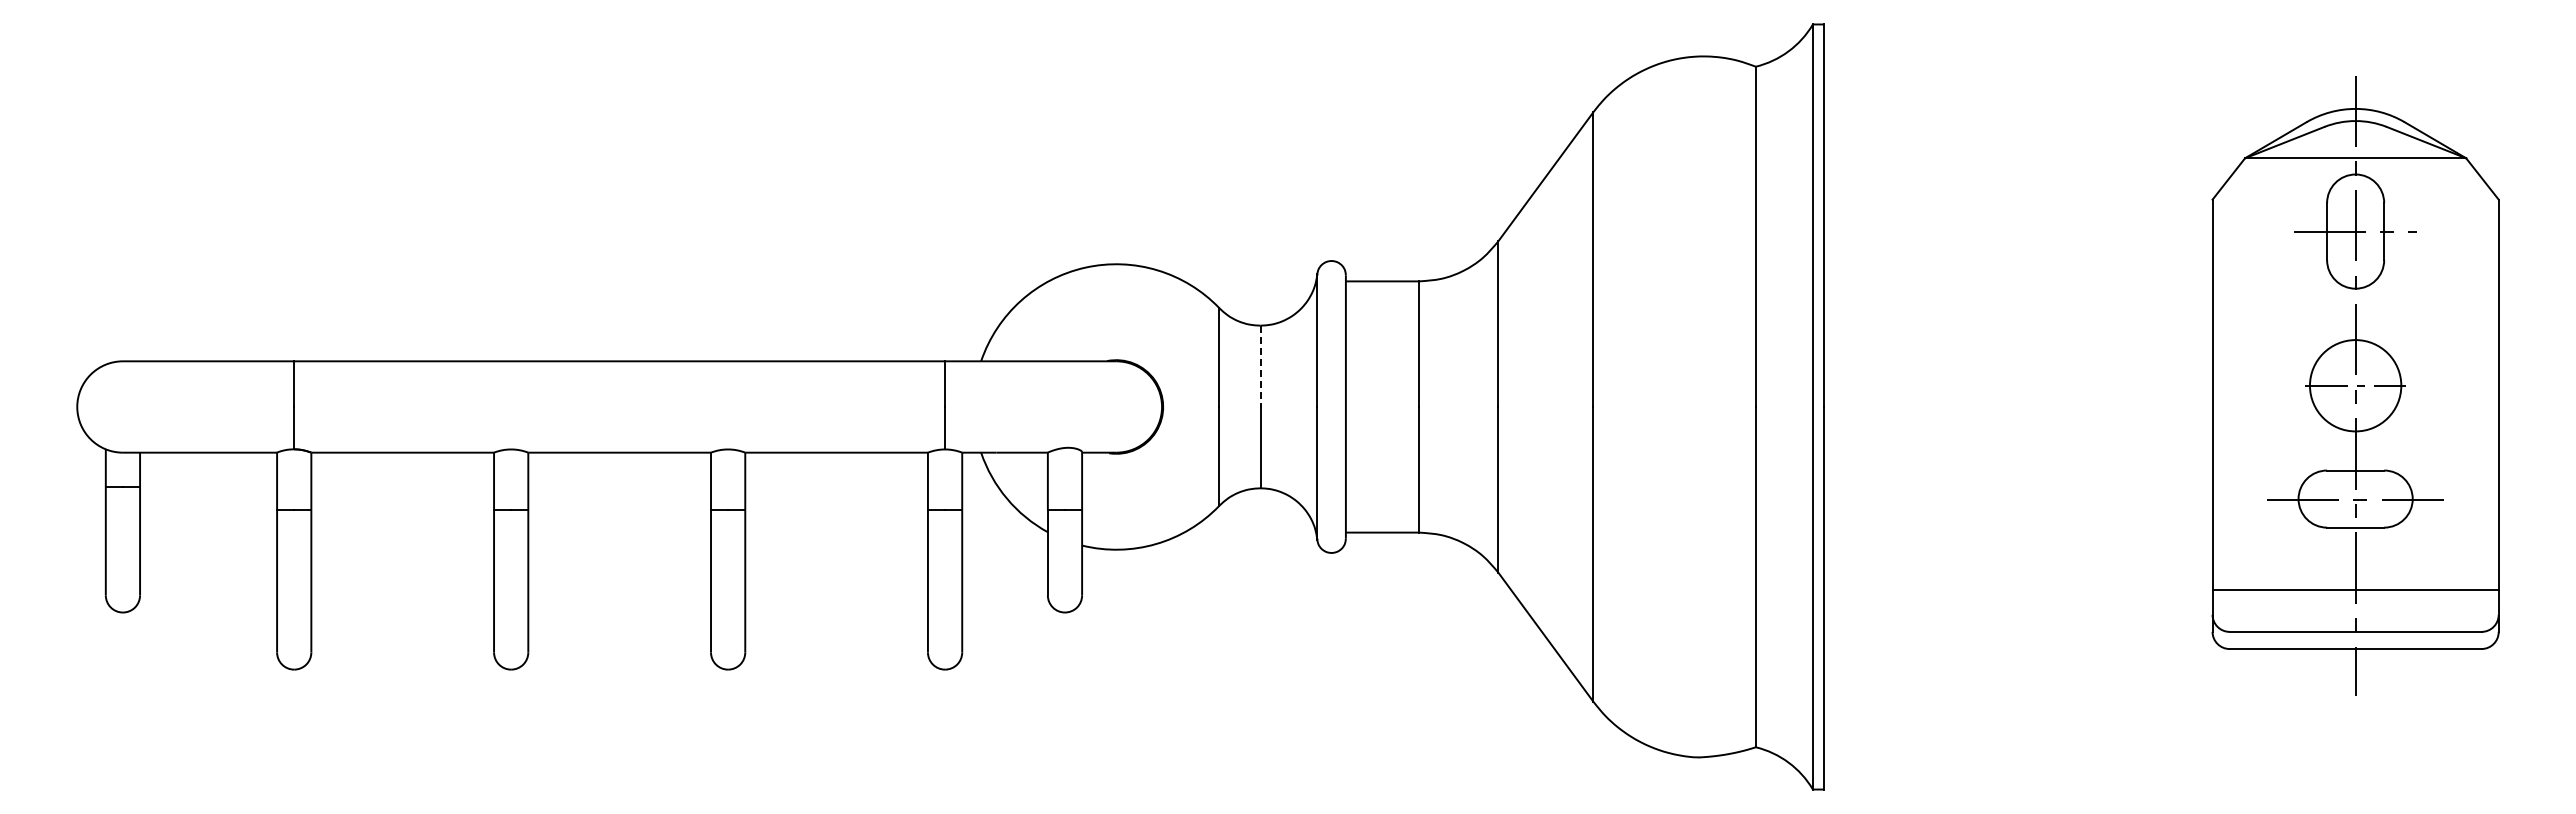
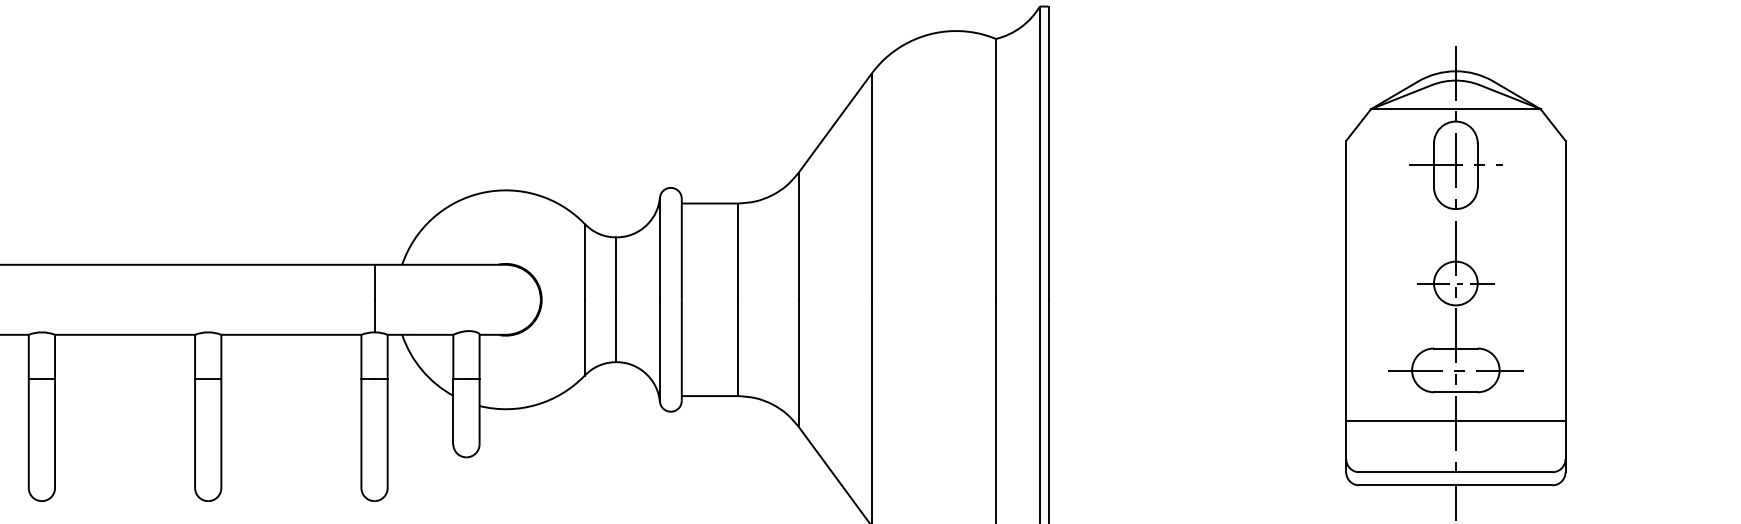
line: (1260, 366) -> (616, 268), dashed -> solid
circle: (2355, 385) -> (1455, 283), size x0.62
line: (2355, 590) -> (1455, 421), moved

